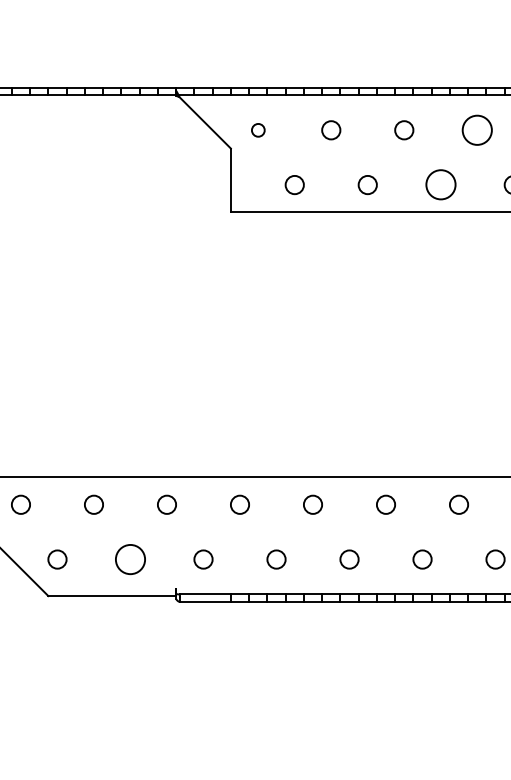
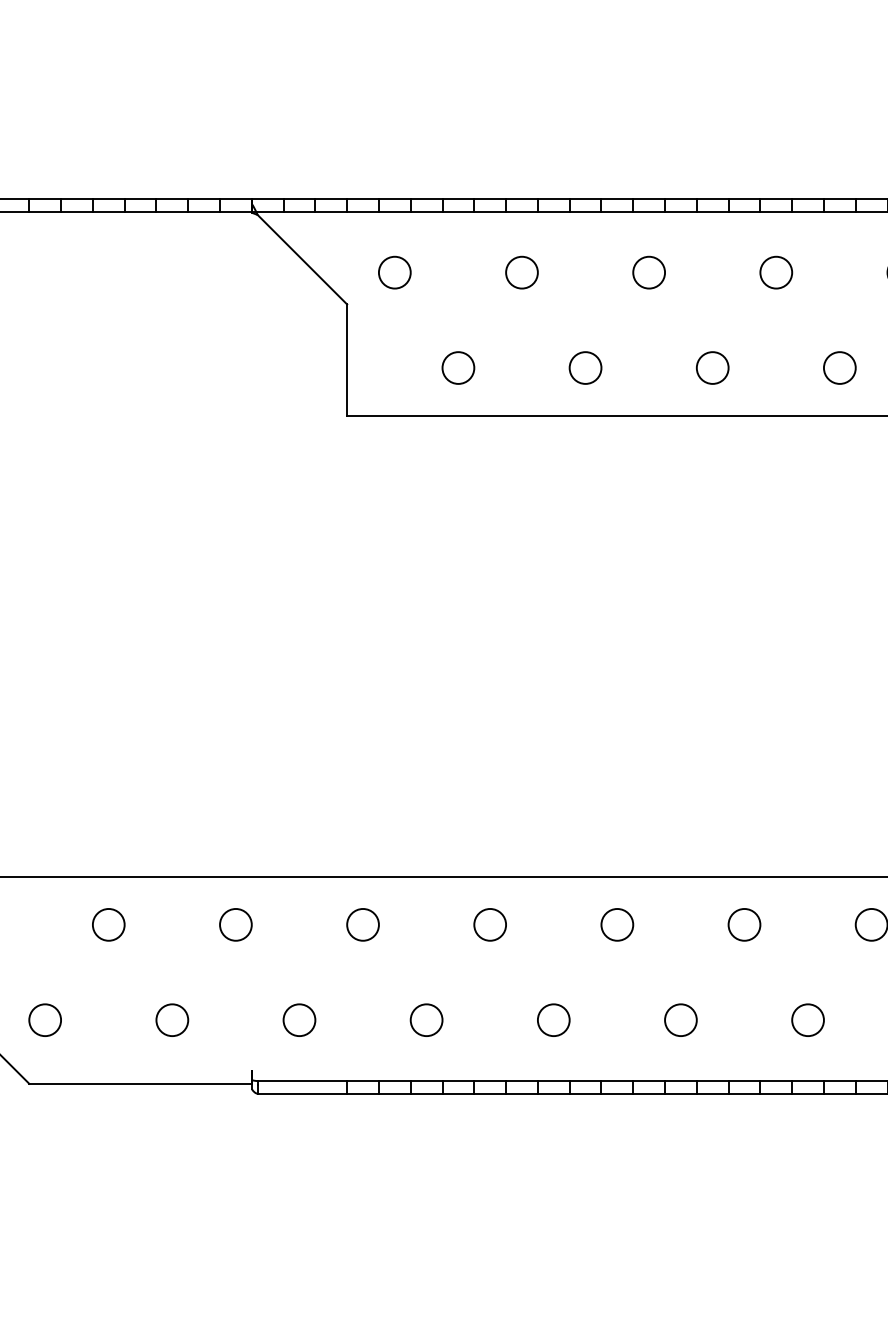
circle: (258, 130) -> (395, 273), size x1.43
circle: (477, 130) -> (776, 273), size x0.62
circle: (440, 185) -> (712, 368), size x0.62
circle: (130, 559) -> (172, 1020), size x0.62

